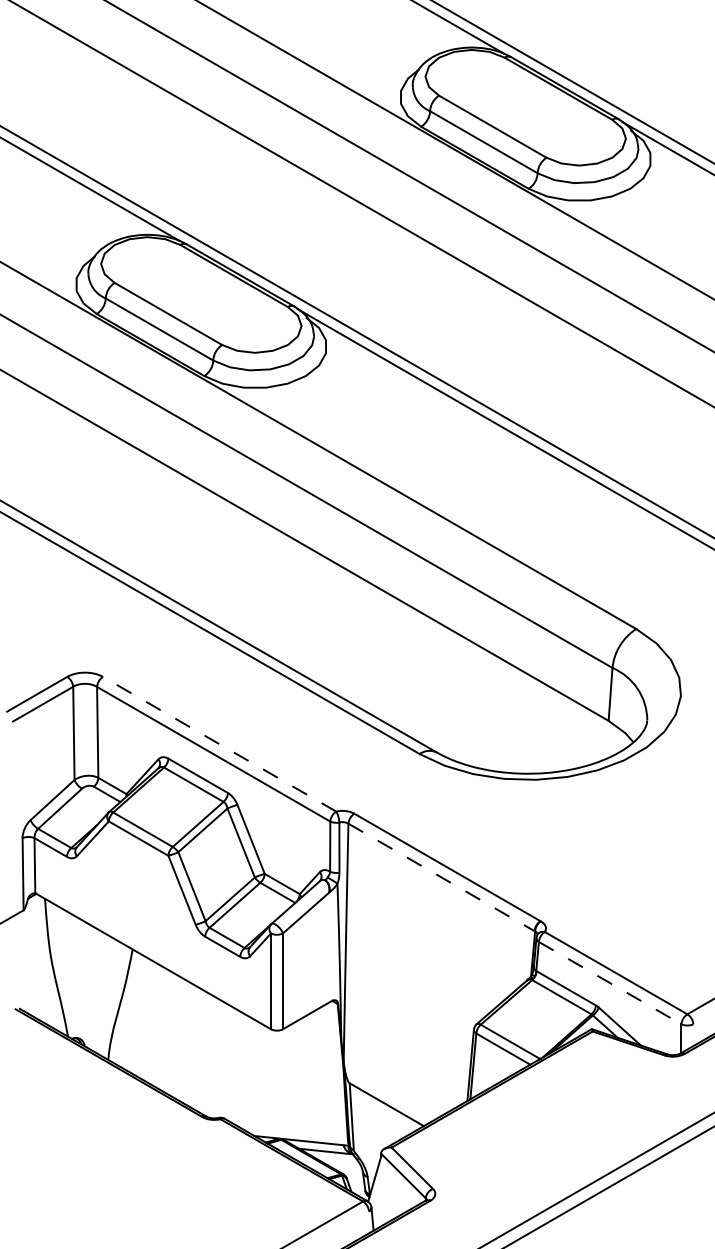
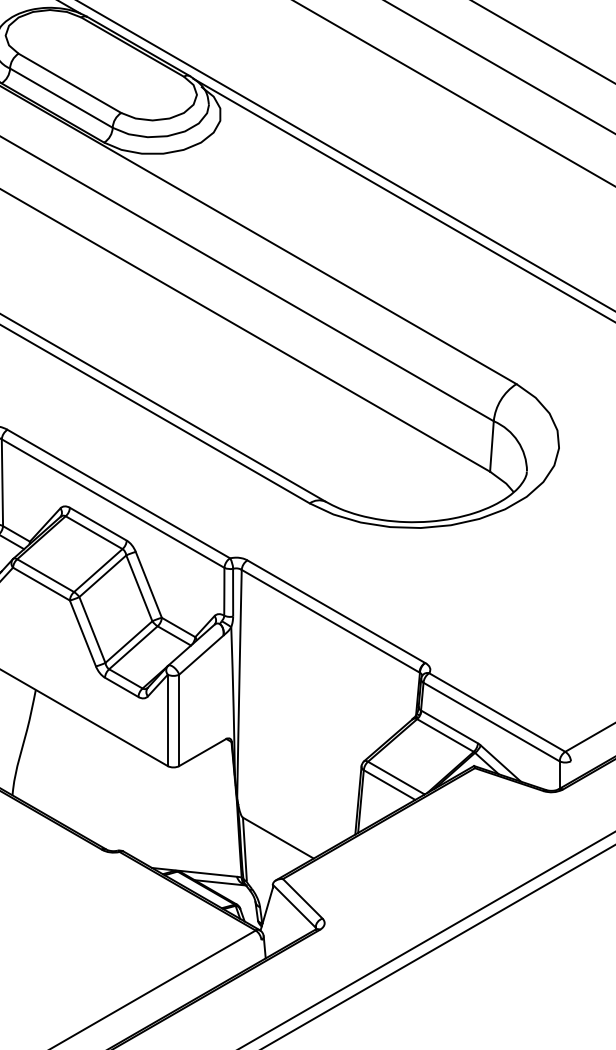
line: (219, 744) -> (118, 494), dashed -> solid
line: (441, 877) -> (330, 621), dashed -> solid
line: (610, 983) -> (491, 722), dashed -> solid

